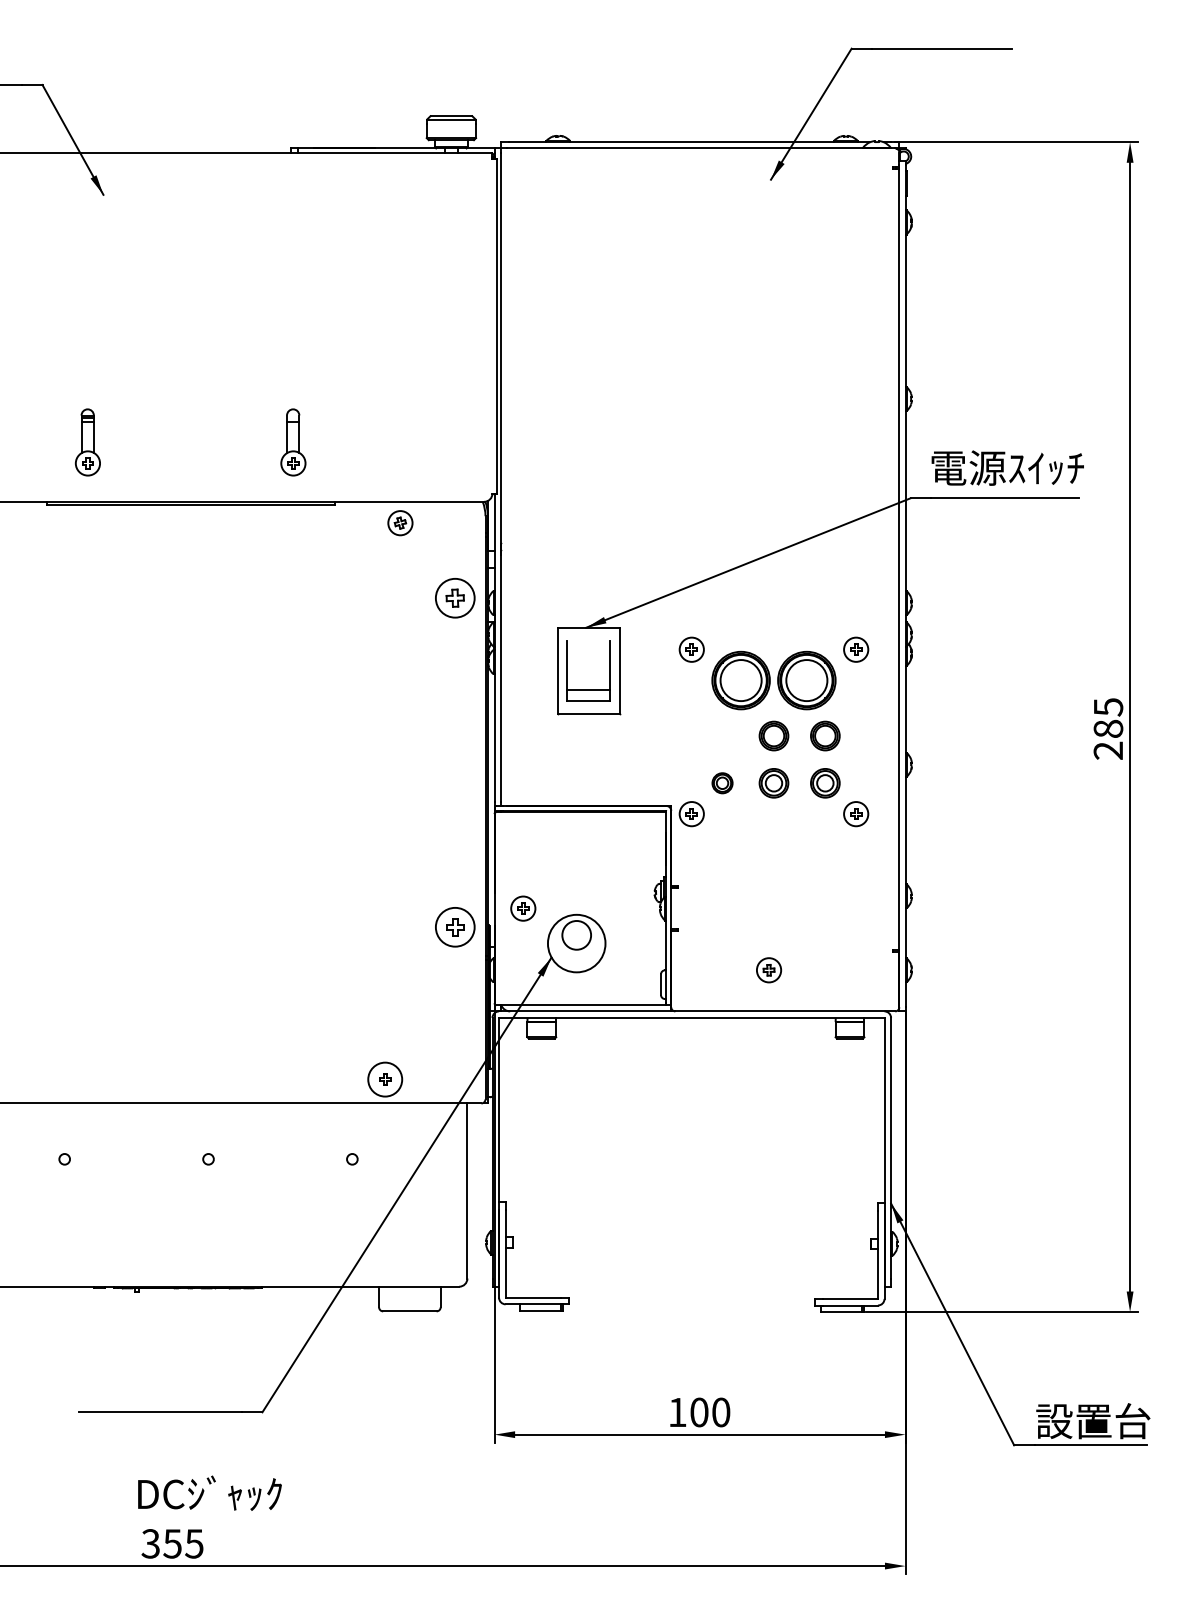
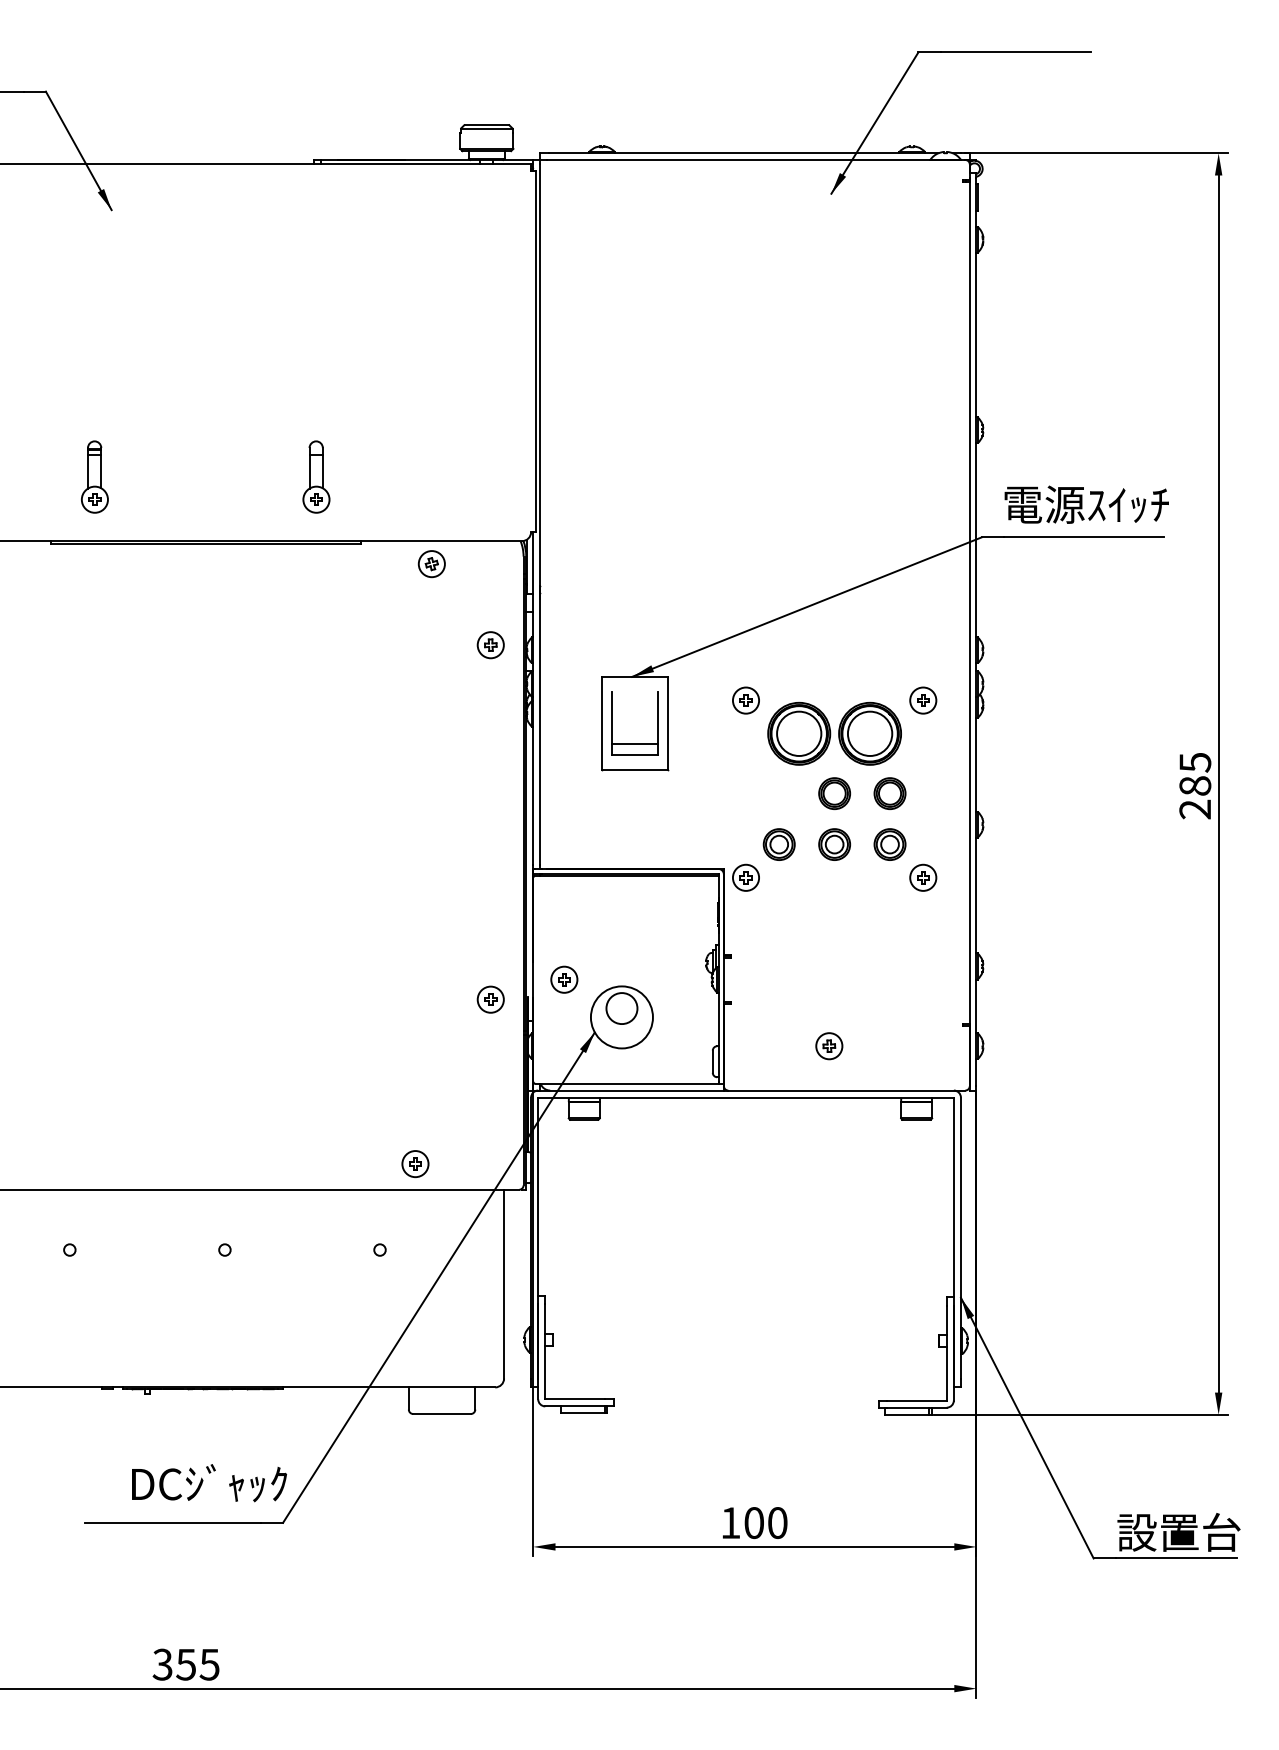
part: (454, 598) -> (490, 645), size x0.62
part: (721, 783) -> (778, 844), size x1.43
part: (454, 926) -> (490, 999), size x0.62
circle: (385, 1079) -> (415, 1164), size x0.71
text: (209, 1493) -> (209, 1483), moved

